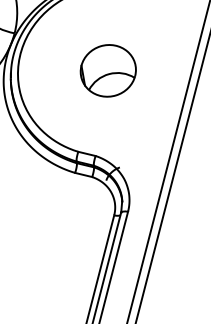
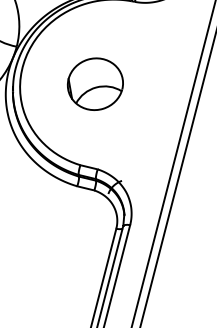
part: (107, 70) -> (94, 83), moved

